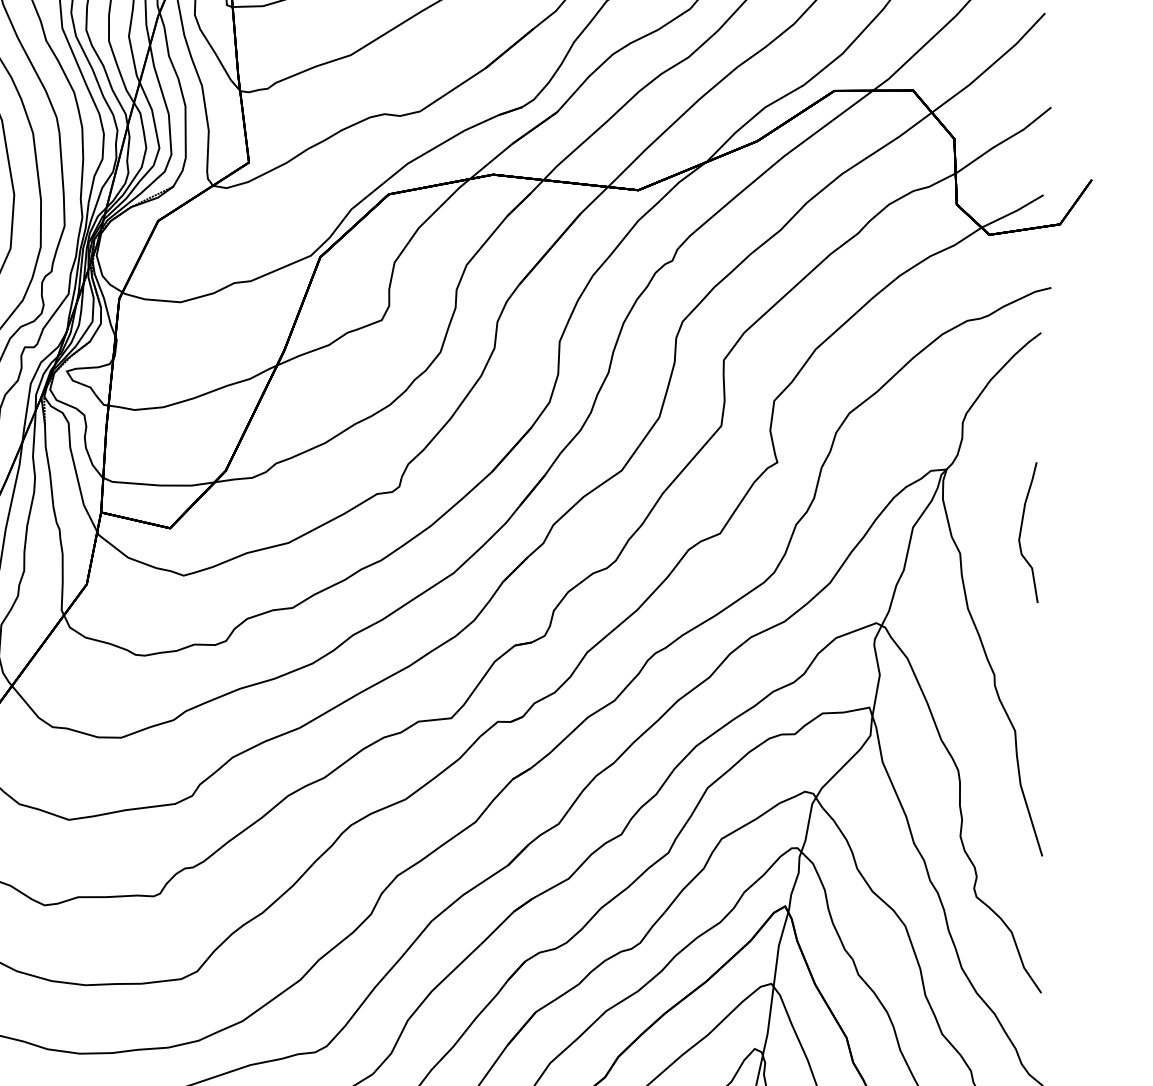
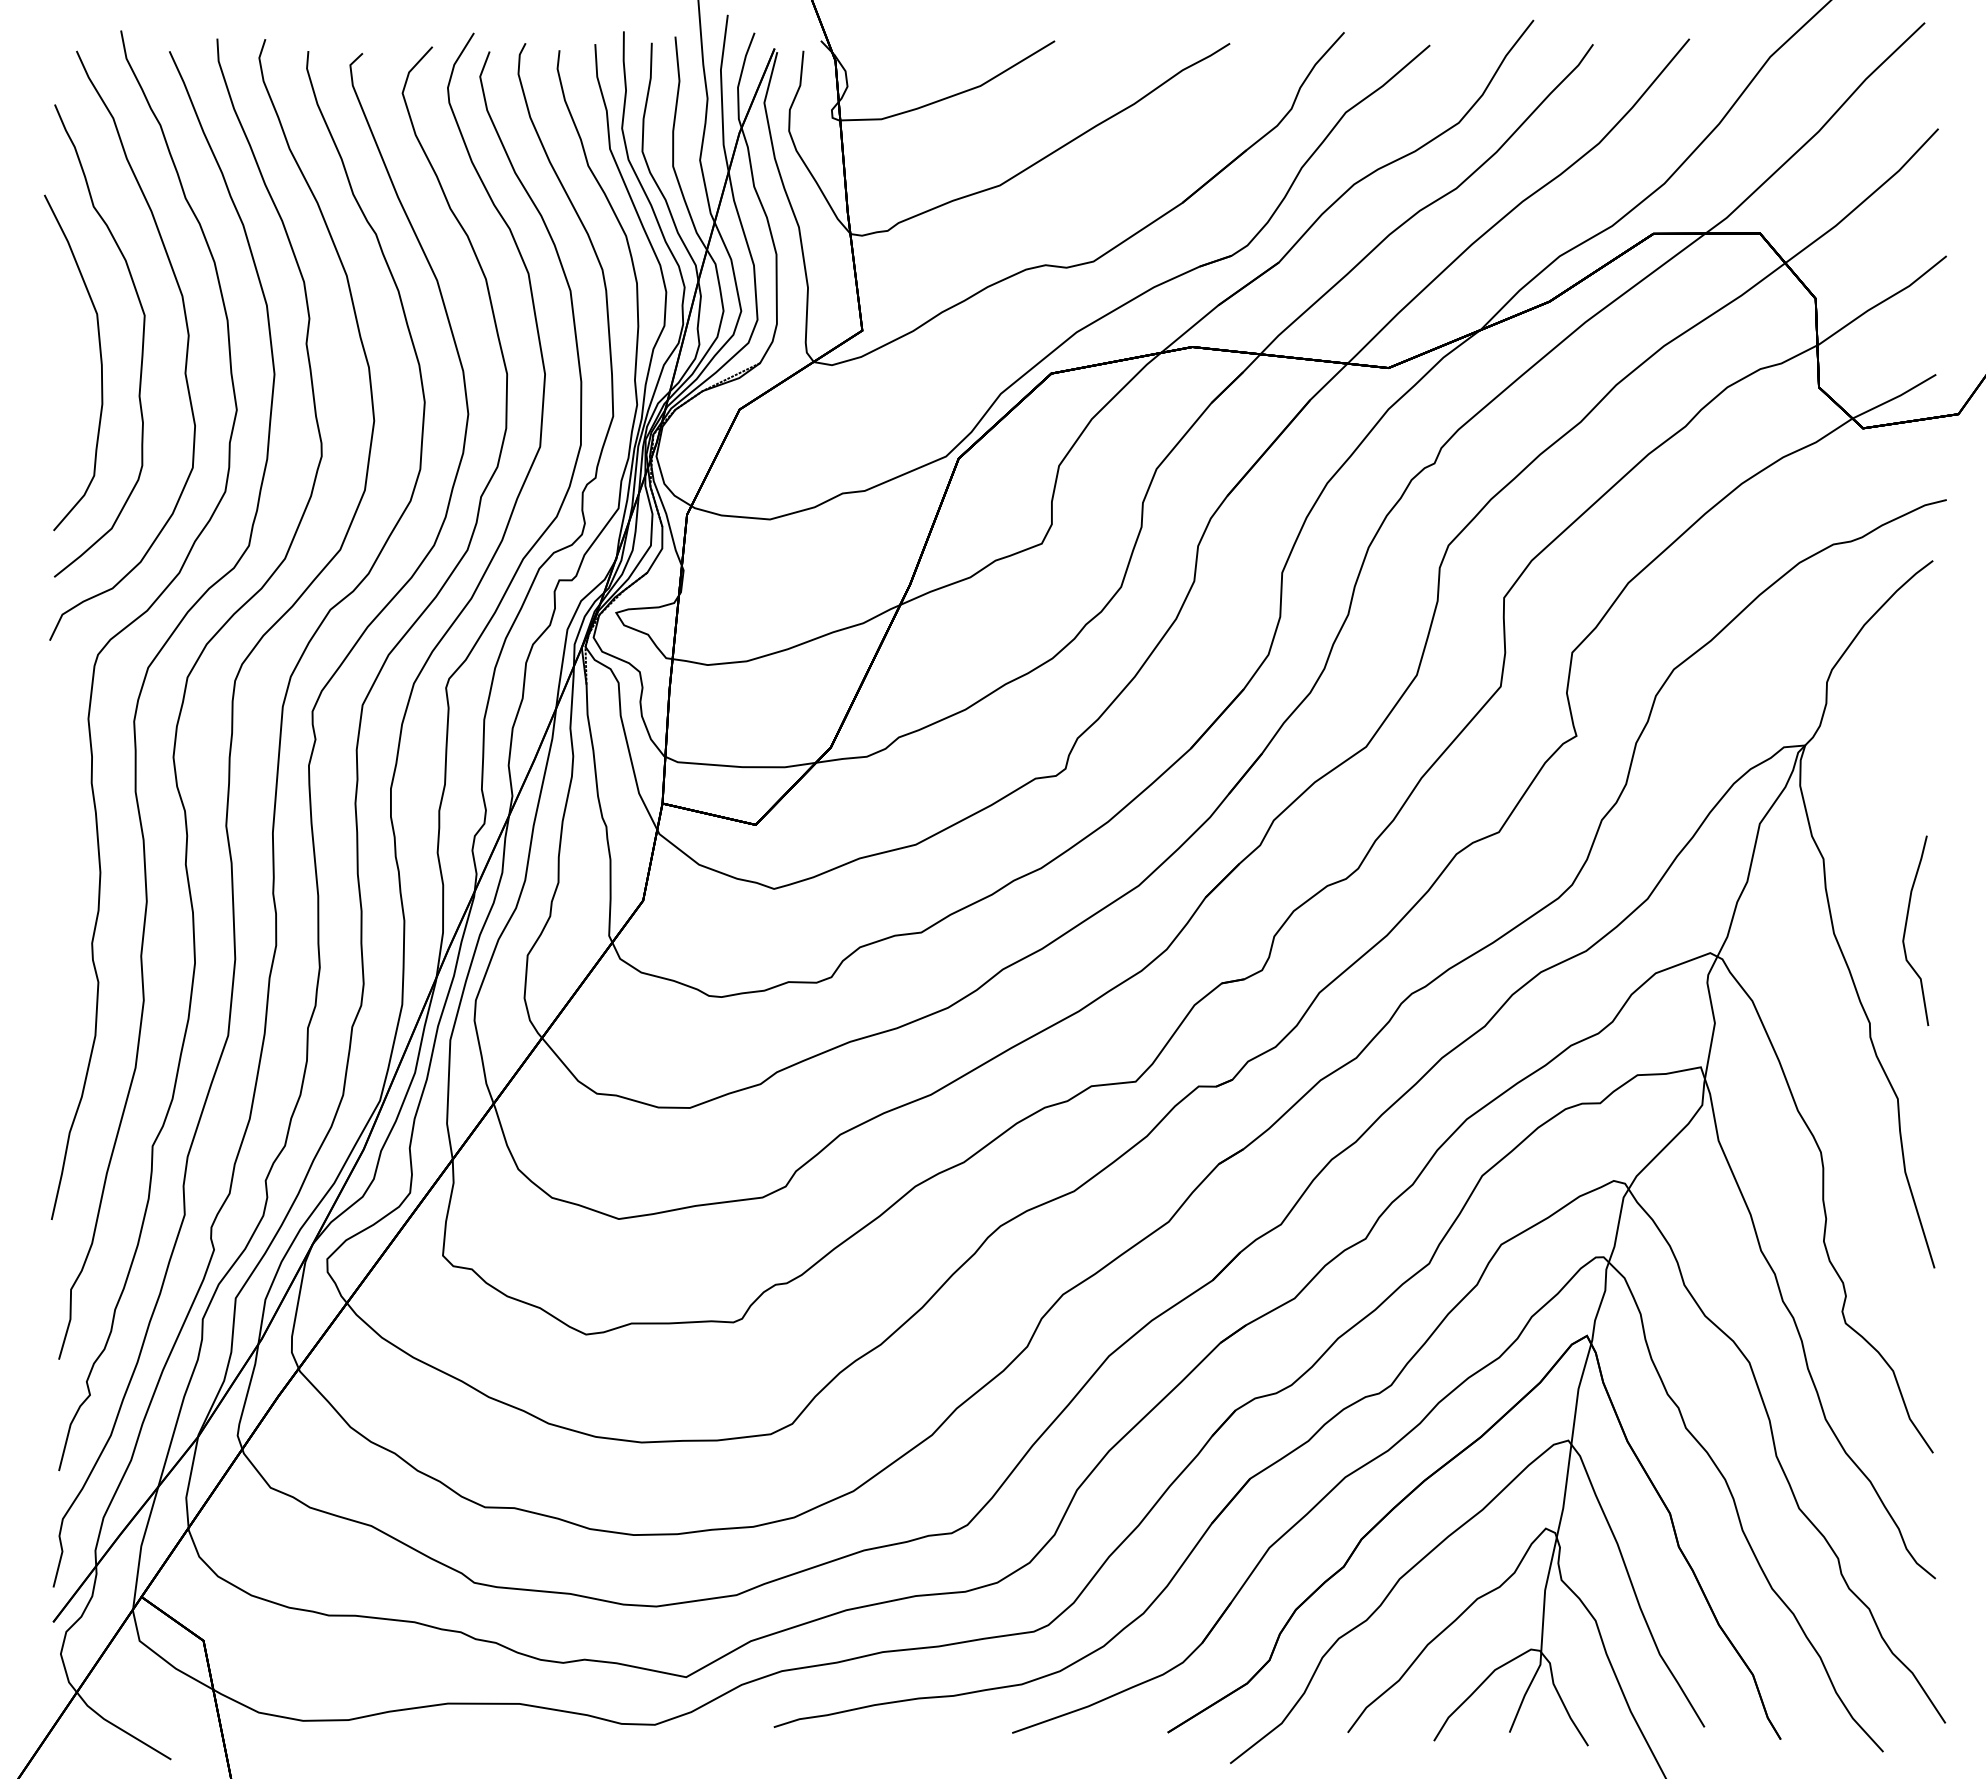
curve: (1021, 530) -> (1906, 928), moved

